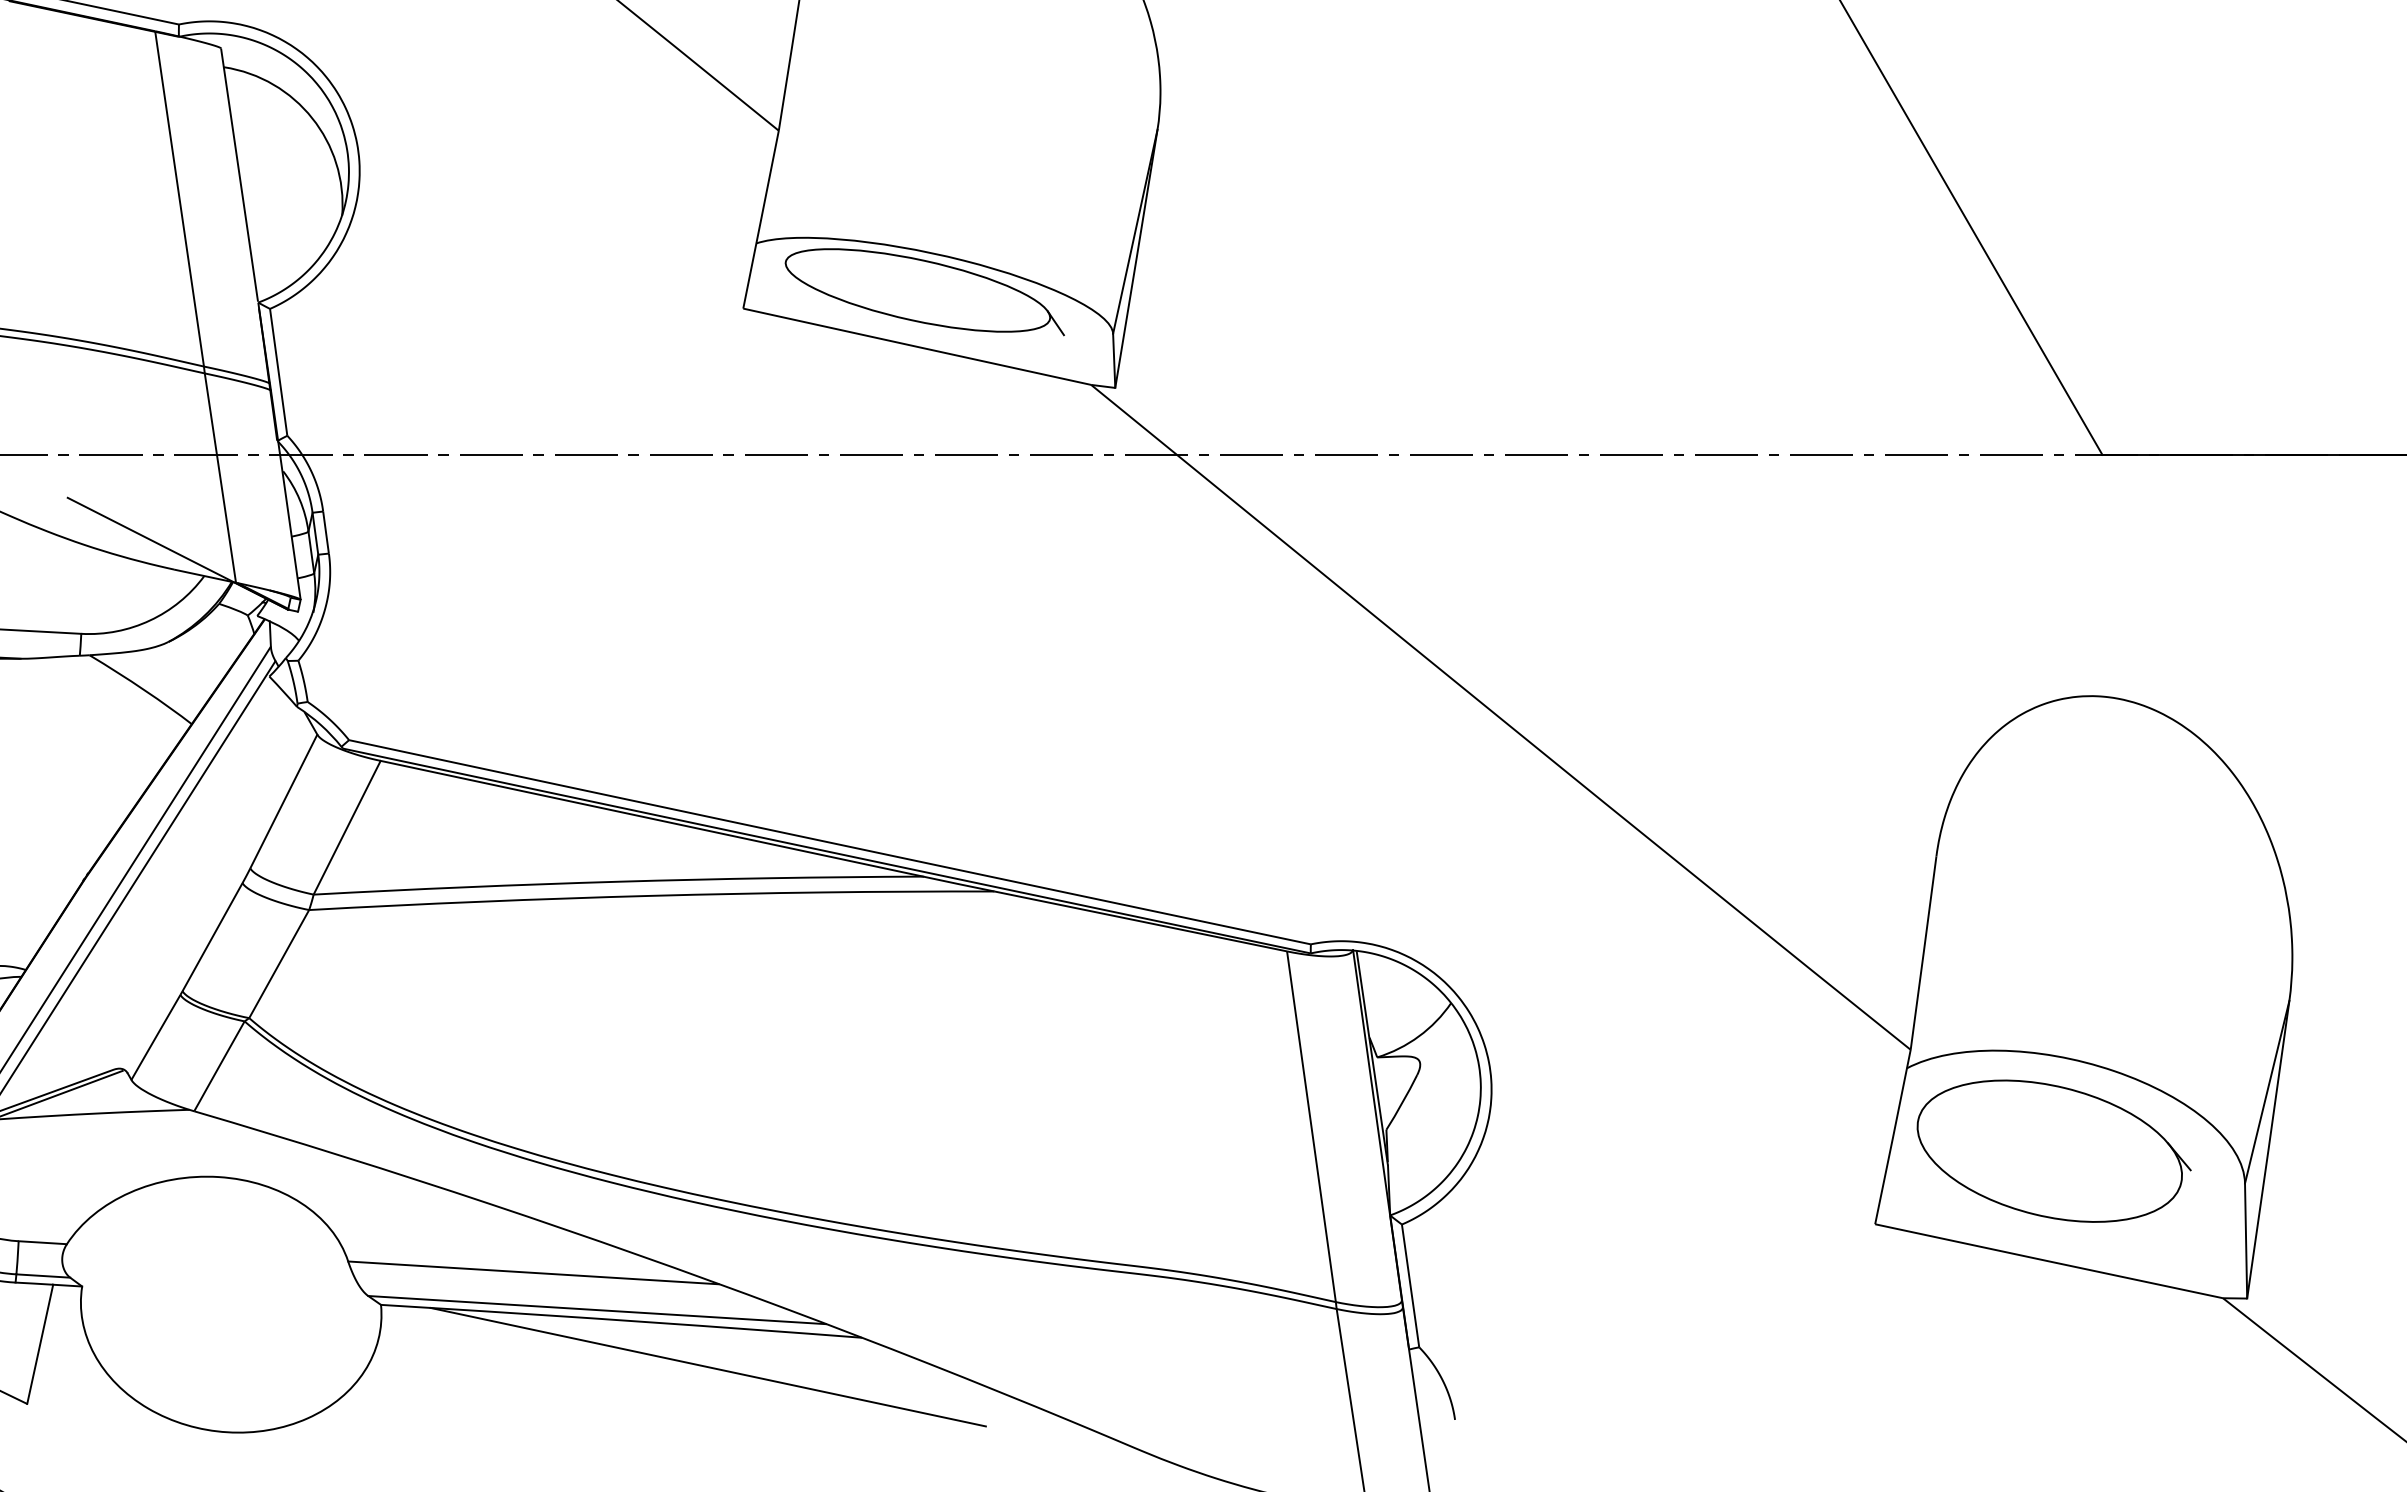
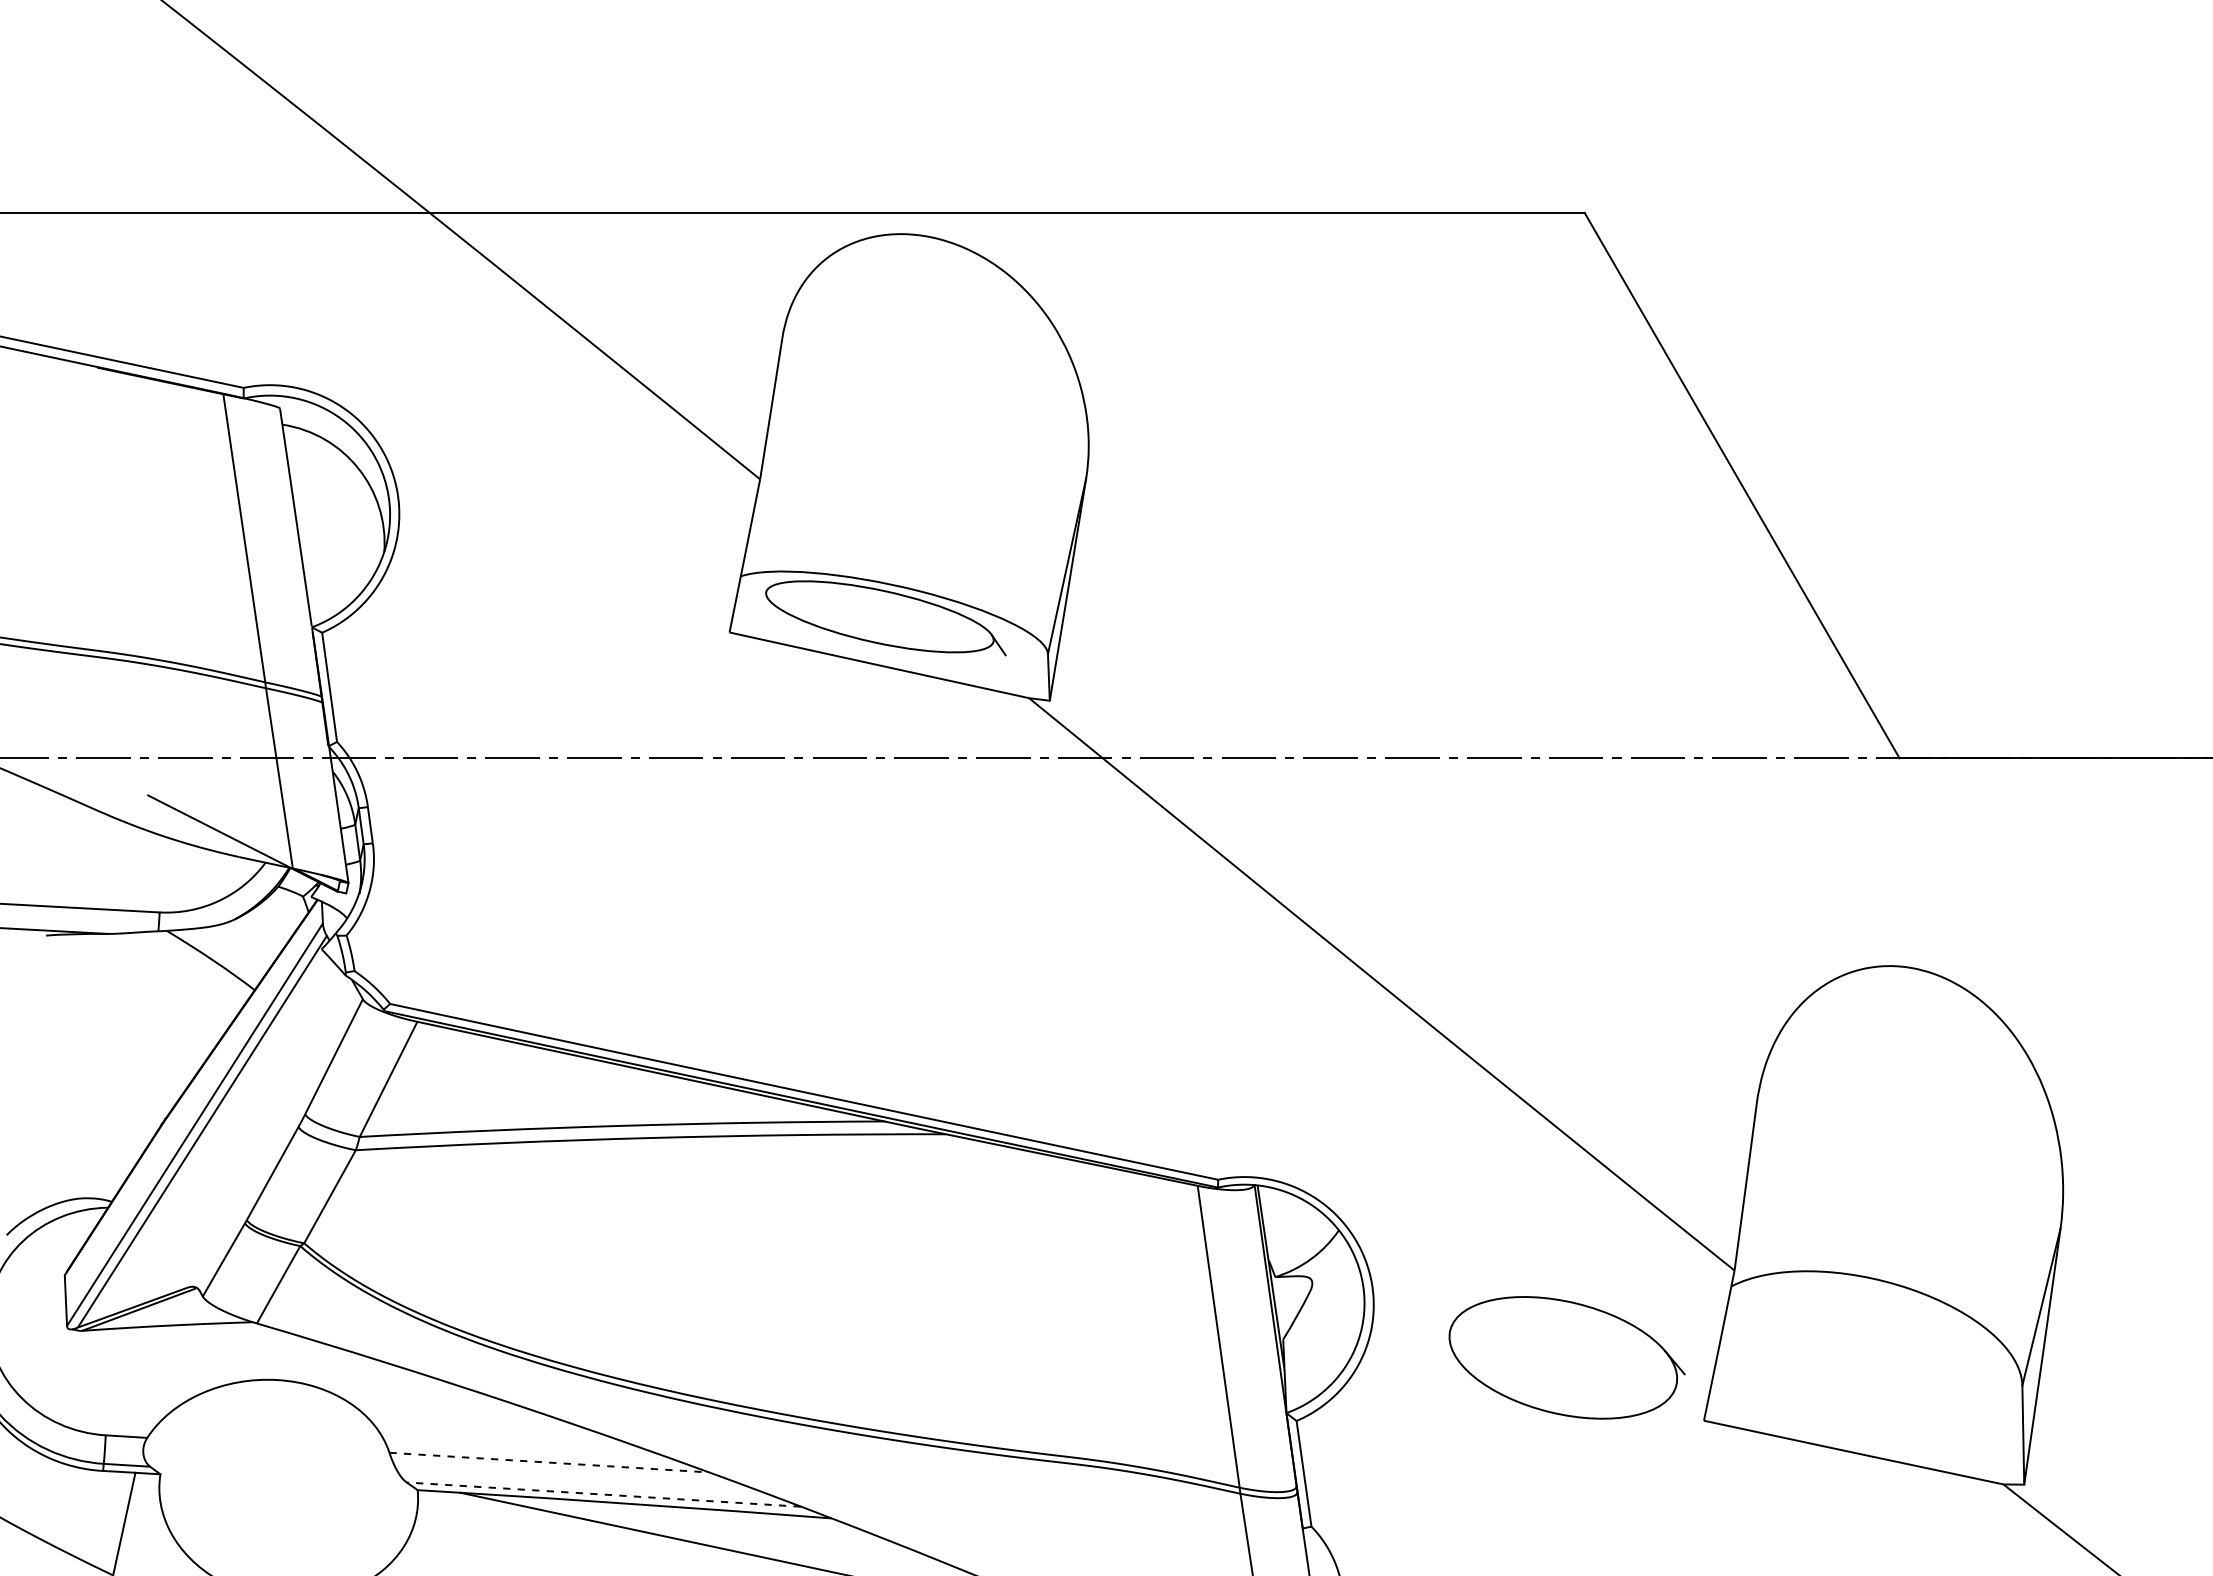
part: (2053, 1150) -> (1566, 1357), moved
line: (532, 1272) -> (548, 1462), solid -> dashed
line: (596, 1309) -> (603, 1494), solid -> dashed

